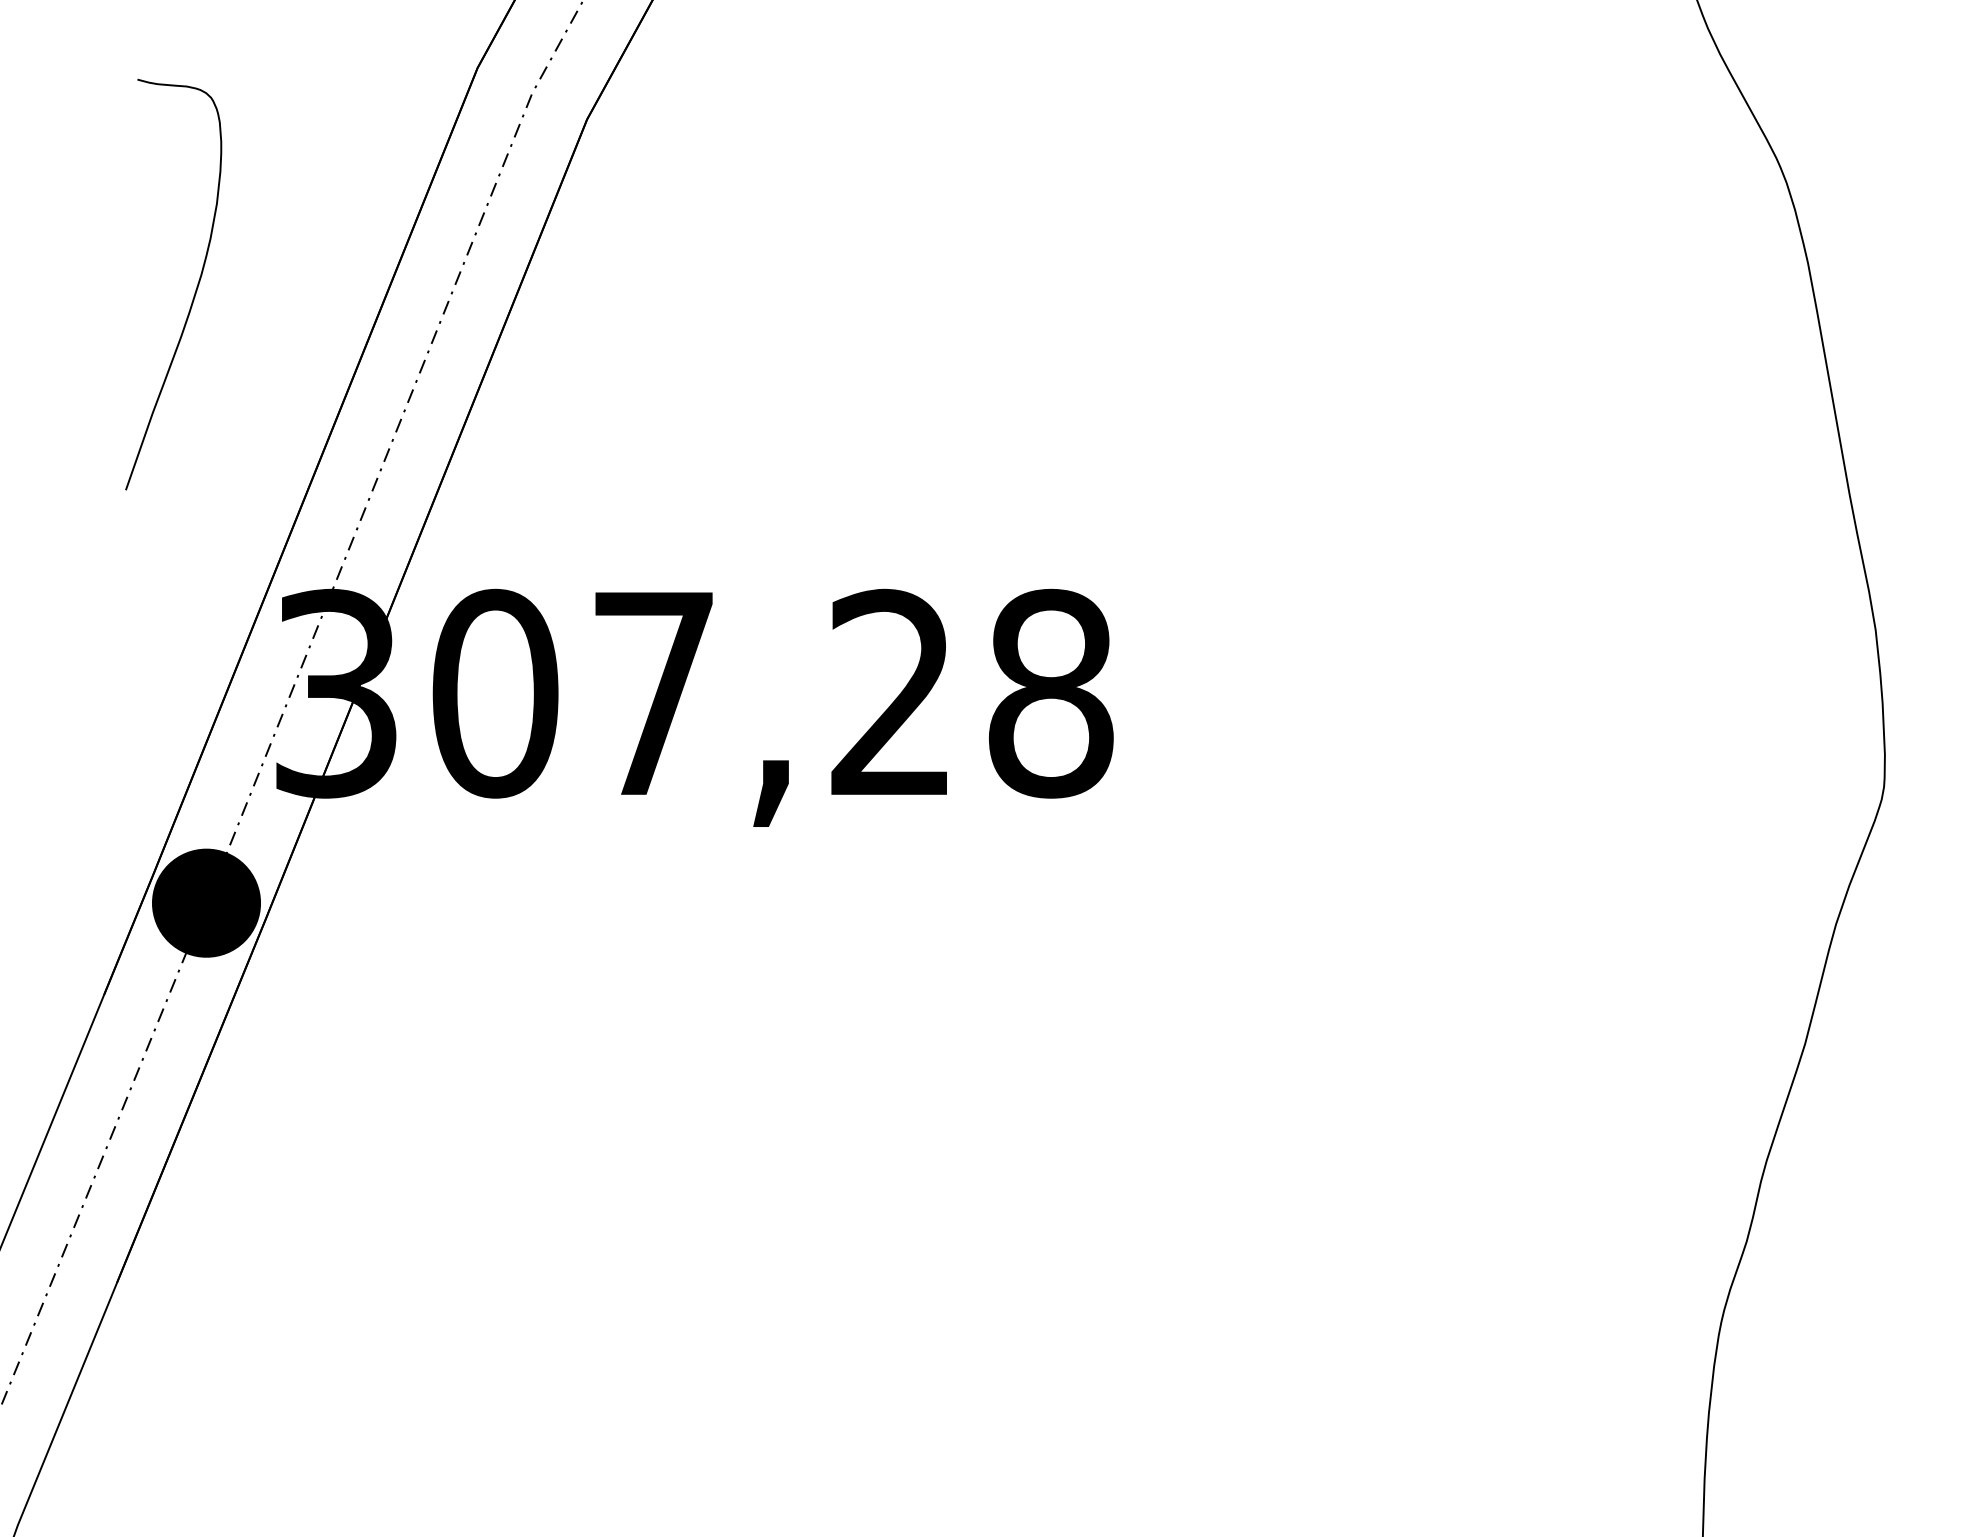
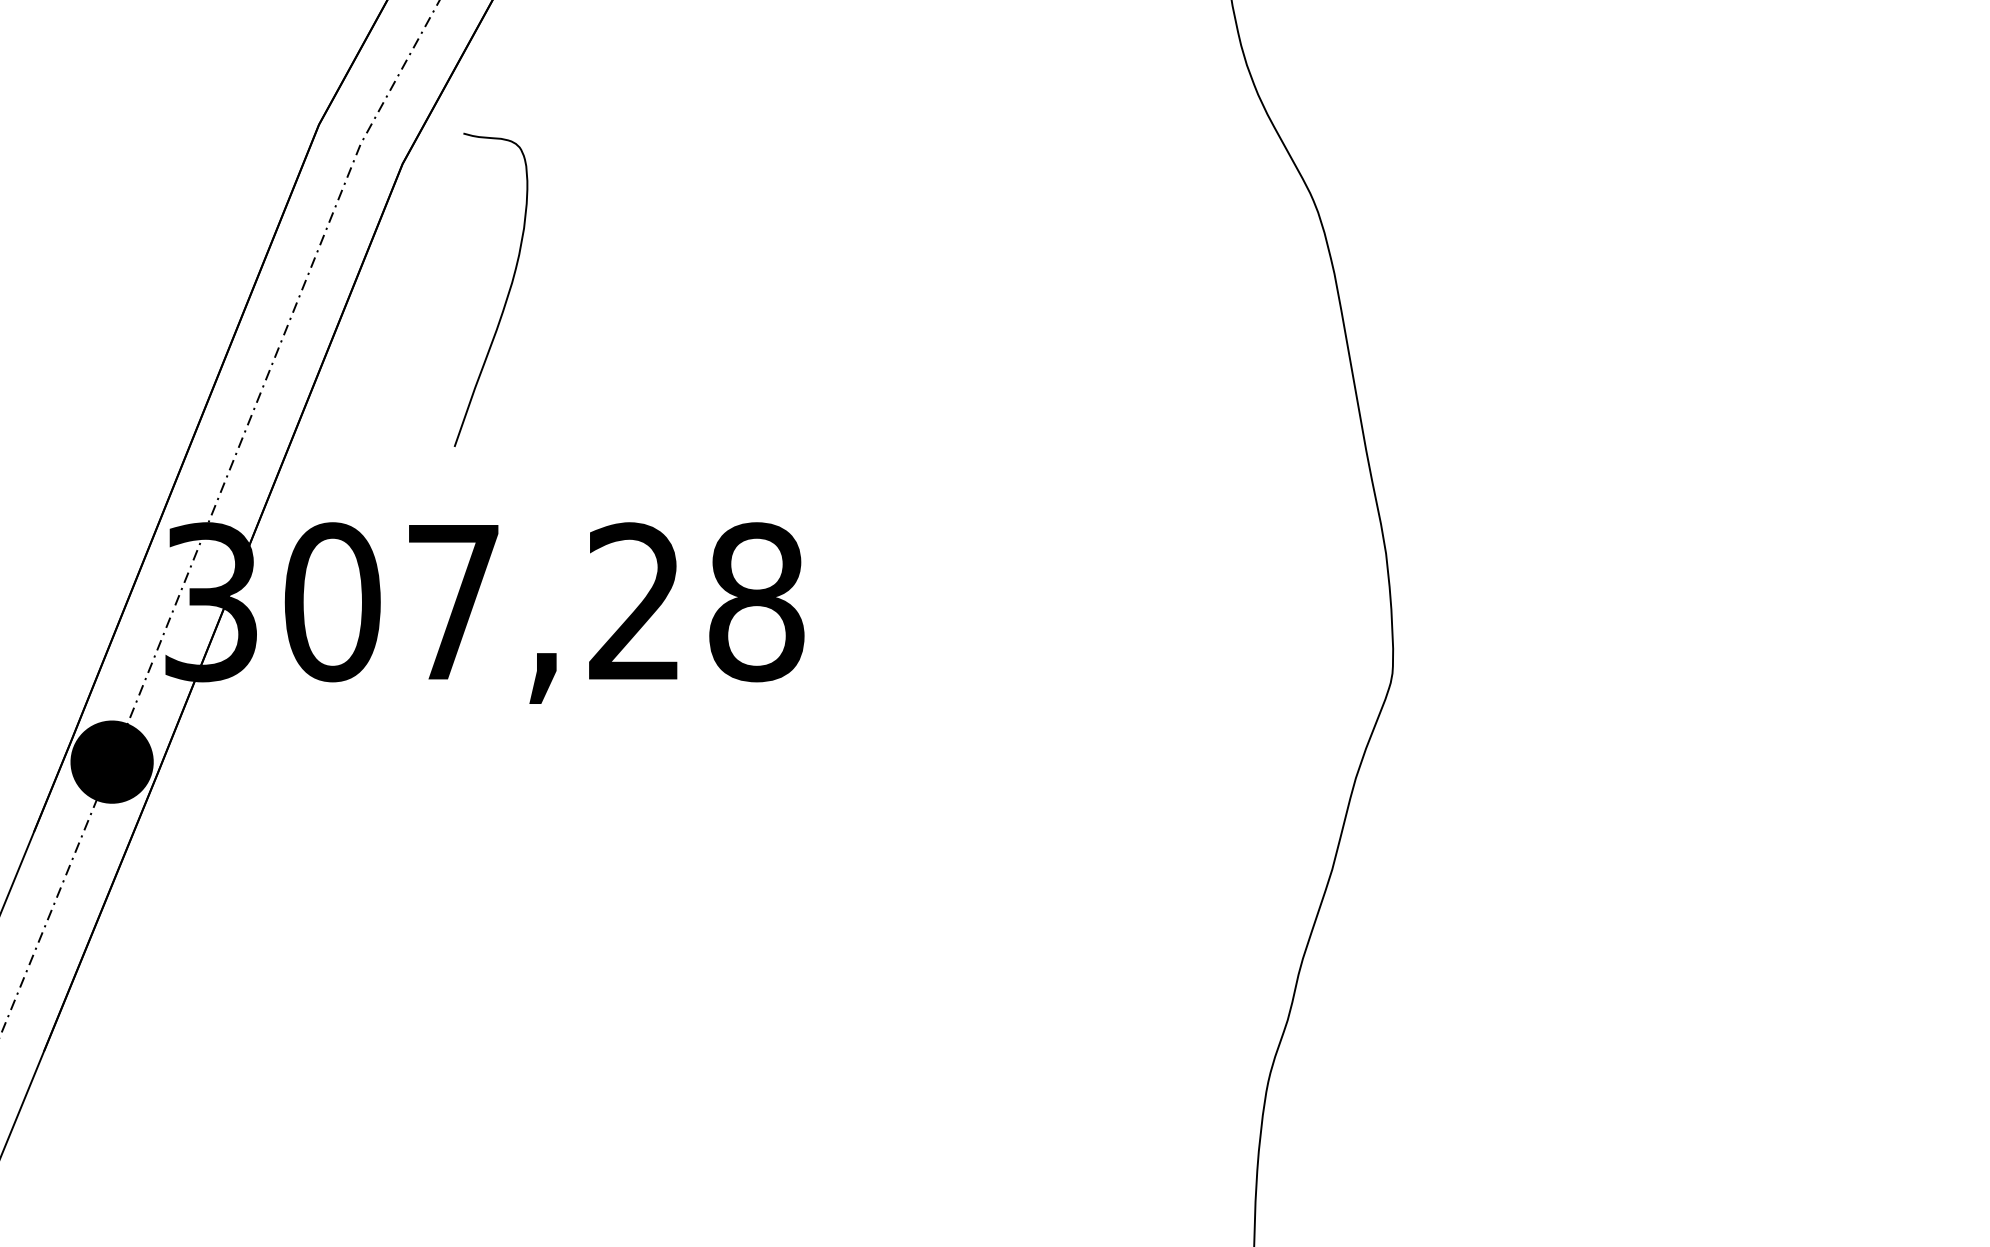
curve: (195, 289) -> (507, 293), moved

